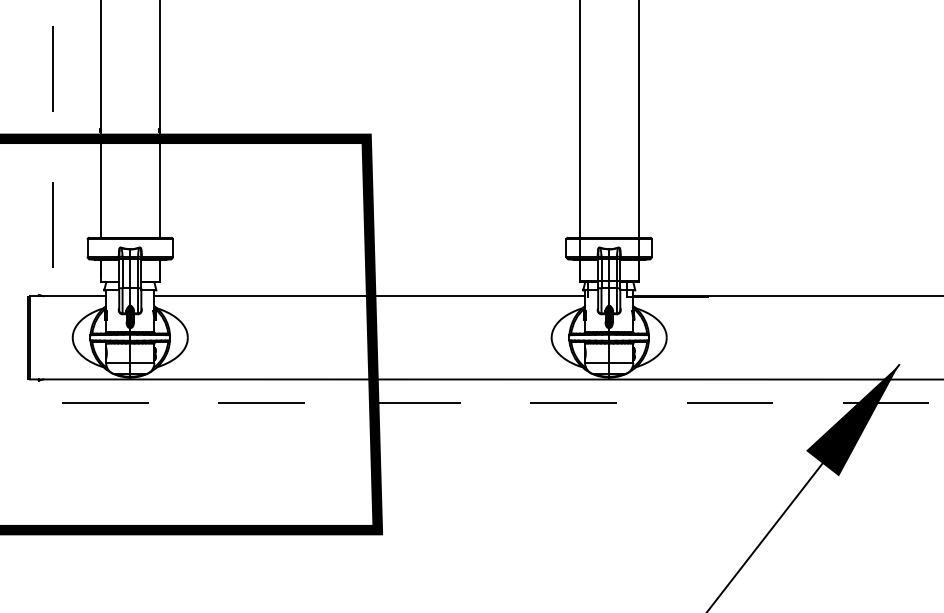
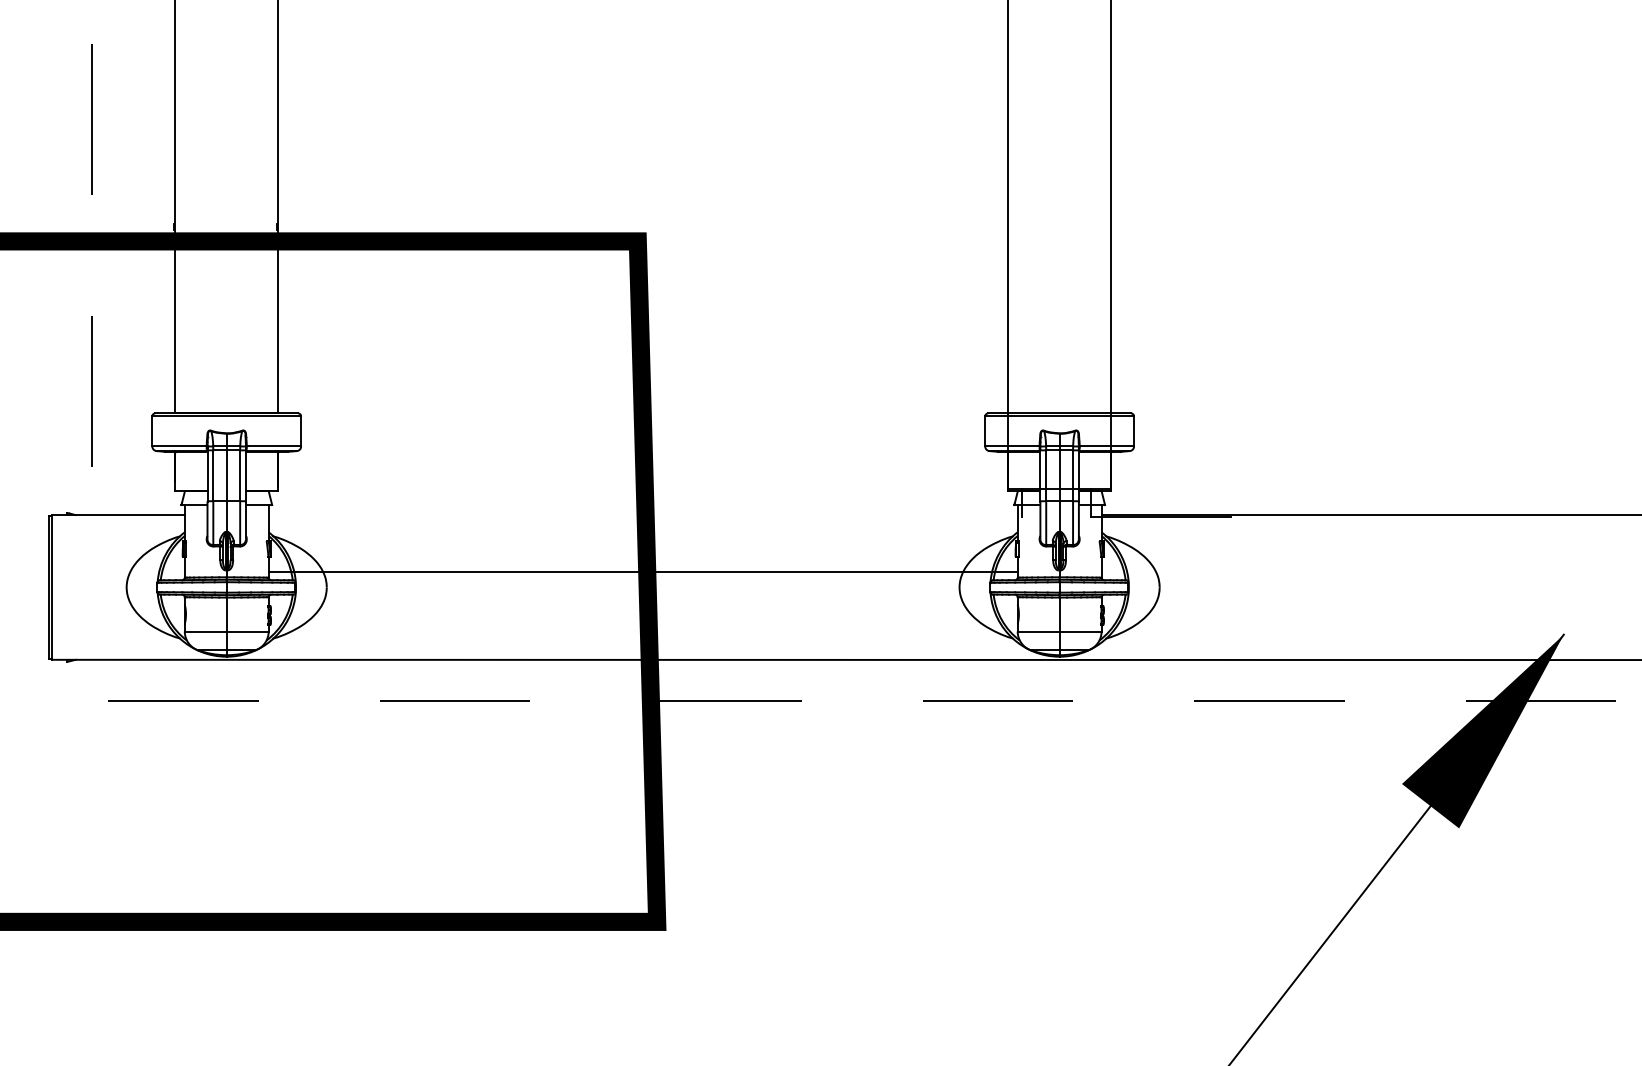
line: (369, 296) -> (642, 572), moved

